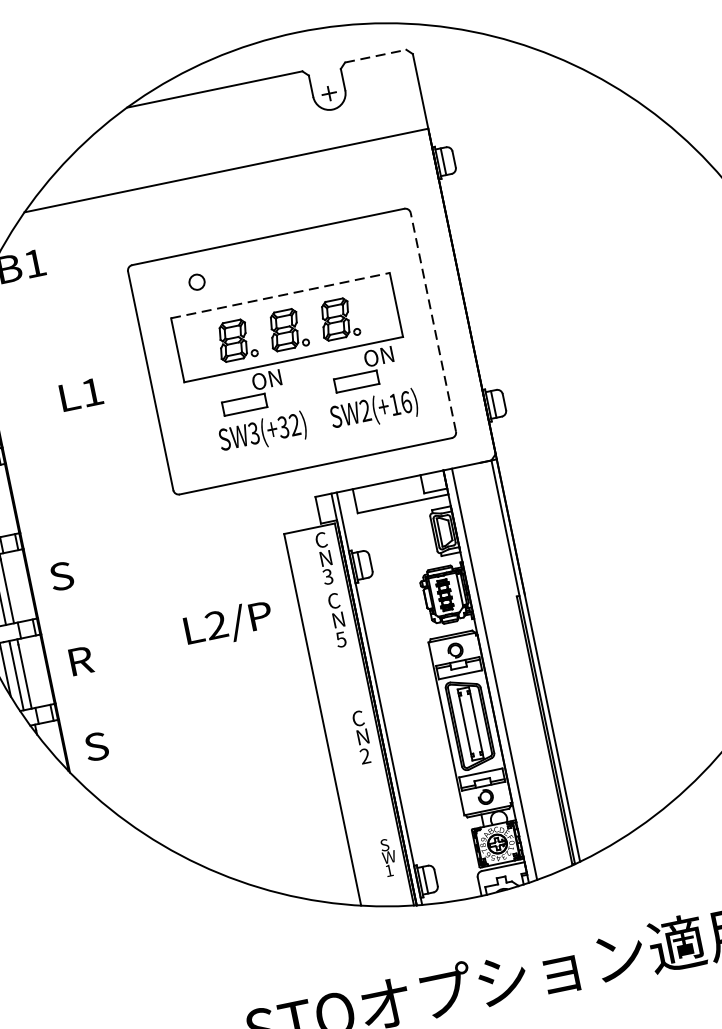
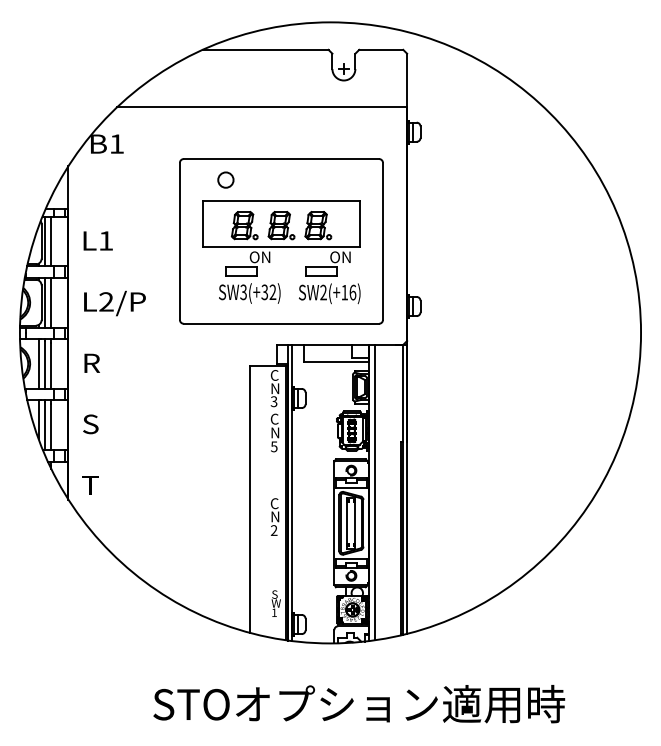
line: (375, 55) -> (381, 49), dashed -> solid
circle: (196, 281) -> (225, 179), size x1.43
line: (280, 296) -> (281, 201), dashed -> solid
line: (432, 322) -> (382, 241), dashed -> solid
text: (80, 394) -> (97, 240), moved
text: (62, 576) -> (91, 363), S -> R
text: (228, 624) -> (114, 303), moved
text: (80, 661) -> (91, 424), R -> S
text: (96, 746) -> (90, 485), S -> T

